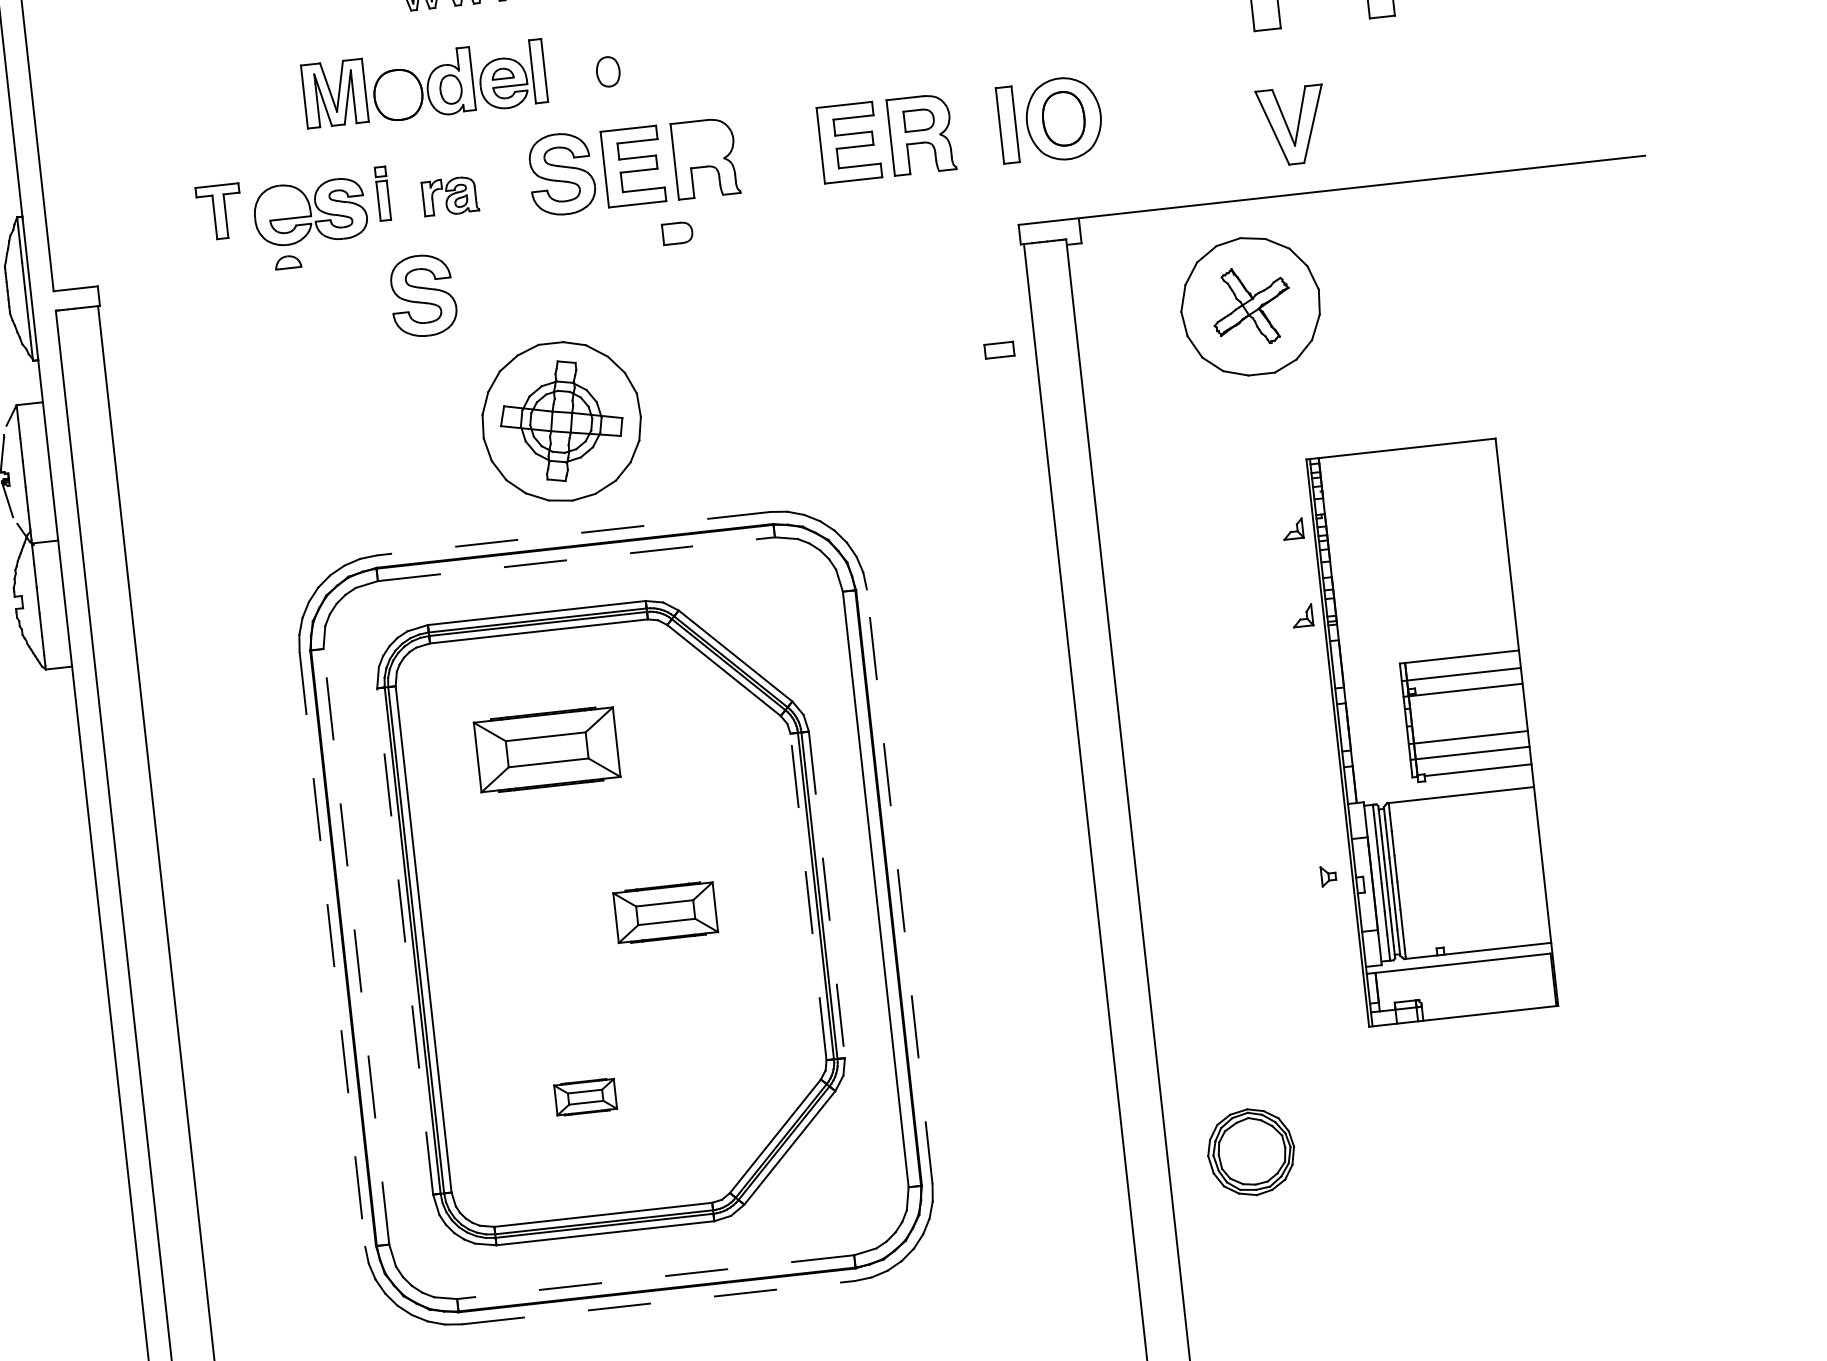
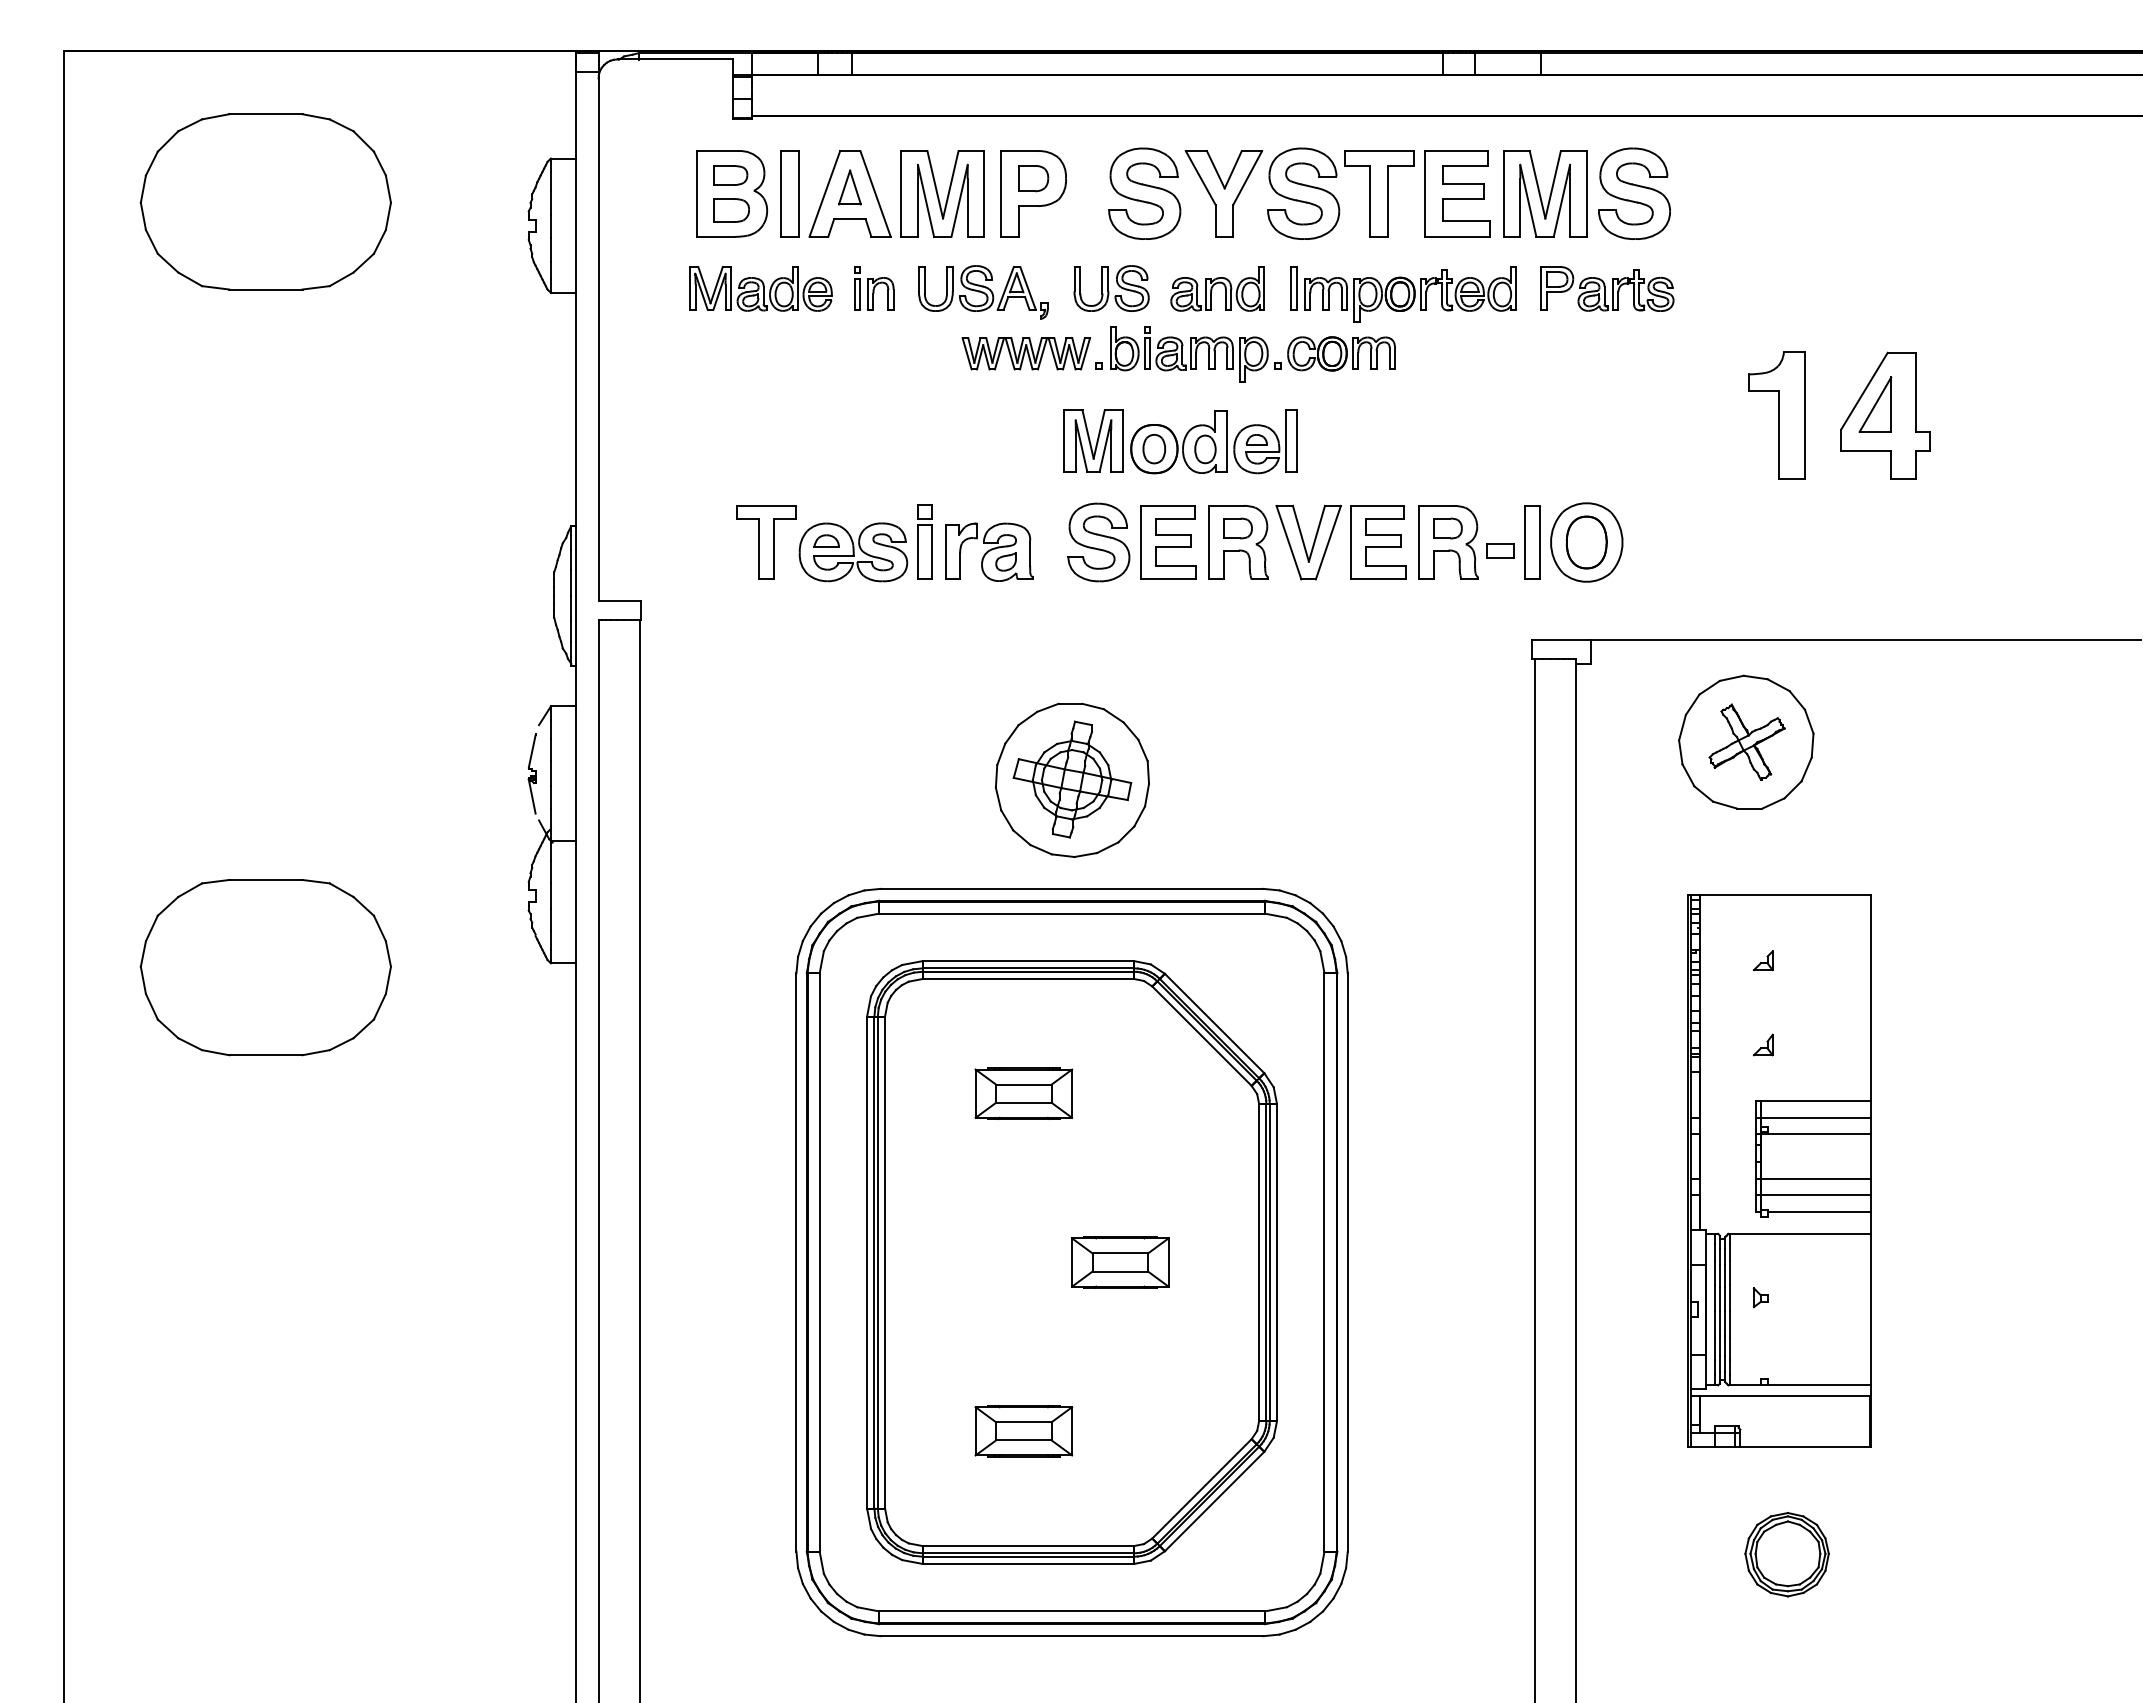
part: (424, 84) -> (1180, 441), moved
part: (1292, 125) -> (1308, 542), moved
part: (382, 193) -> (924, 541), size x1.43
part: (450, 195) -> (989, 551), size x1.67
part: (219, 212) -> (766, 542), size x1.43
part: (677, 233) -> (1237, 528), moved
part: (287, 261) -> (826, 540), moved
part: (422, 295) -> (952, 644), removed
part: (999, 349) -> (1500, 550), moved
line: (572, 533) -> (1071, 888), dashed -> solid
line: (576, 558) -> (1072, 913), dashed -> solid
part: (1432, 732) -> (1779, 1170), moved
part: (546, 749) -> (1023, 1093), size x0.71
line: (899, 886) -> (1347, 1262), dashed -> solid
line: (827, 894) -> (1277, 1262), dashed -> solid
line: (808, 896) -> (1259, 1262), dashed -> solid
line: (405, 941) -> (867, 1262), dashed -> solid
line: (356, 946) -> (819, 1262), dashed -> solid
line: (332, 950) -> (796, 1263), dashed -> solid
part: (585, 1096) -> (1023, 1430), size x1.67
part: (1250, 1152) -> (1786, 1554), moved
line: (656, 1277) -> (1072, 1611), dashed -> solid
line: (658, 1302) -> (1072, 1636), dashed -> solid

